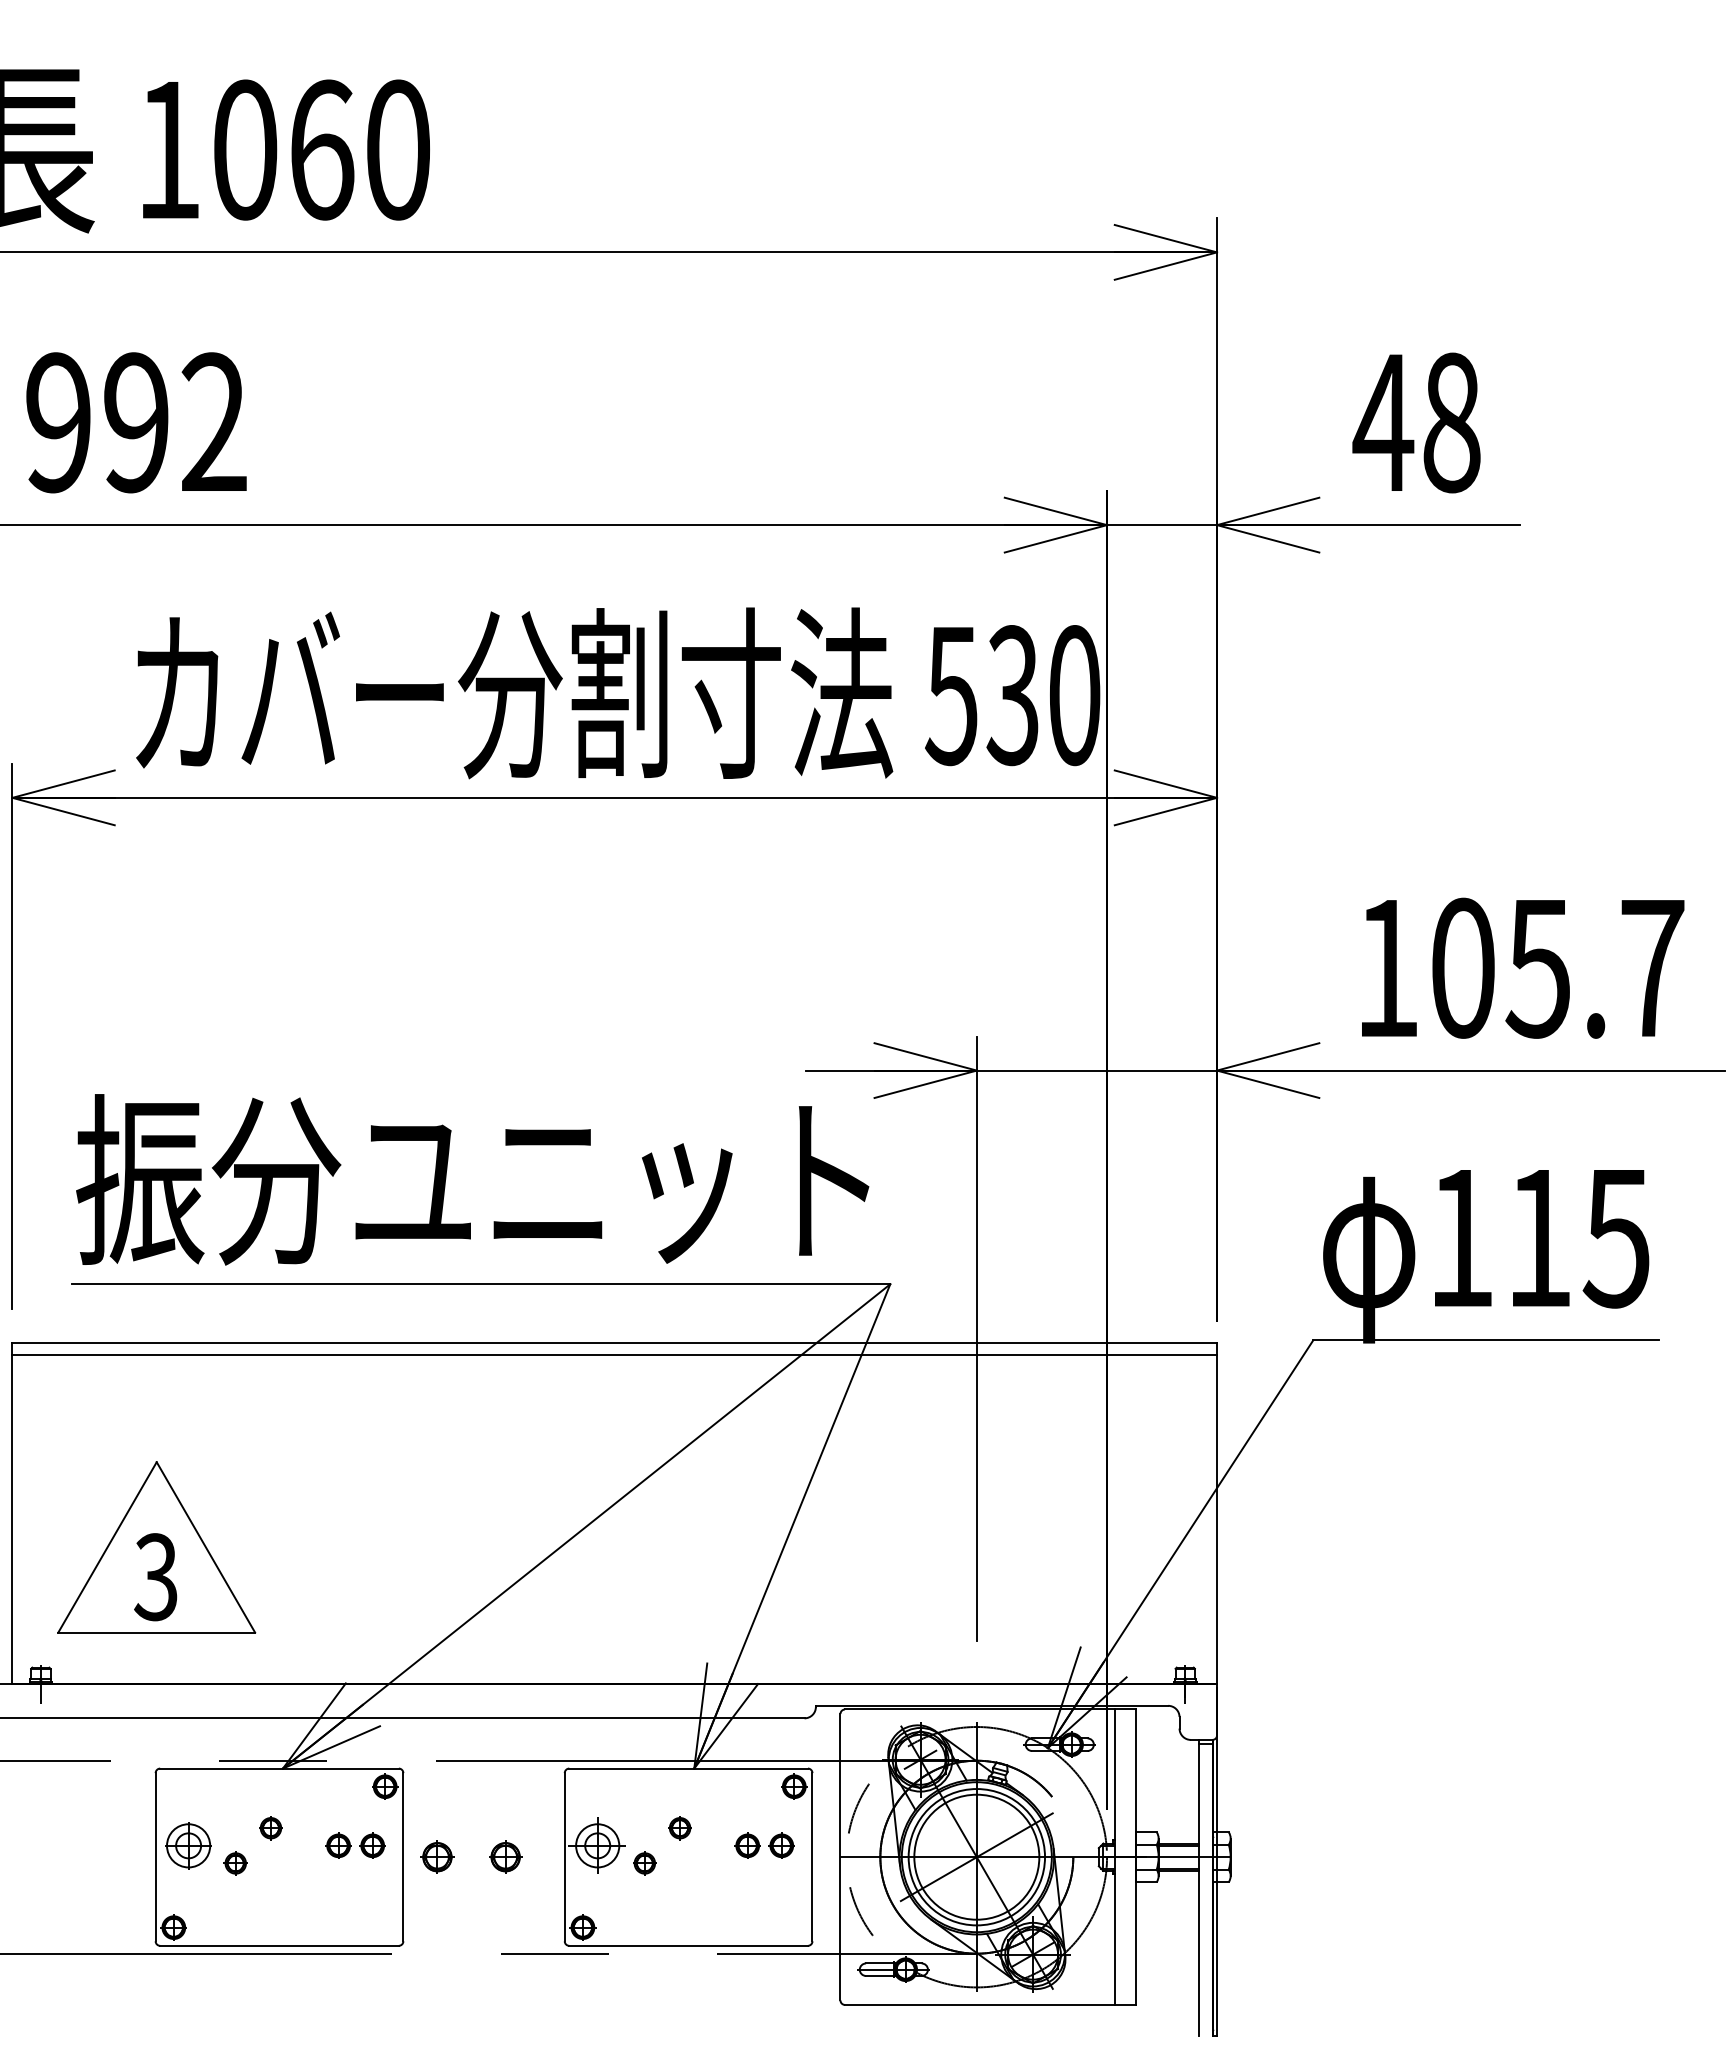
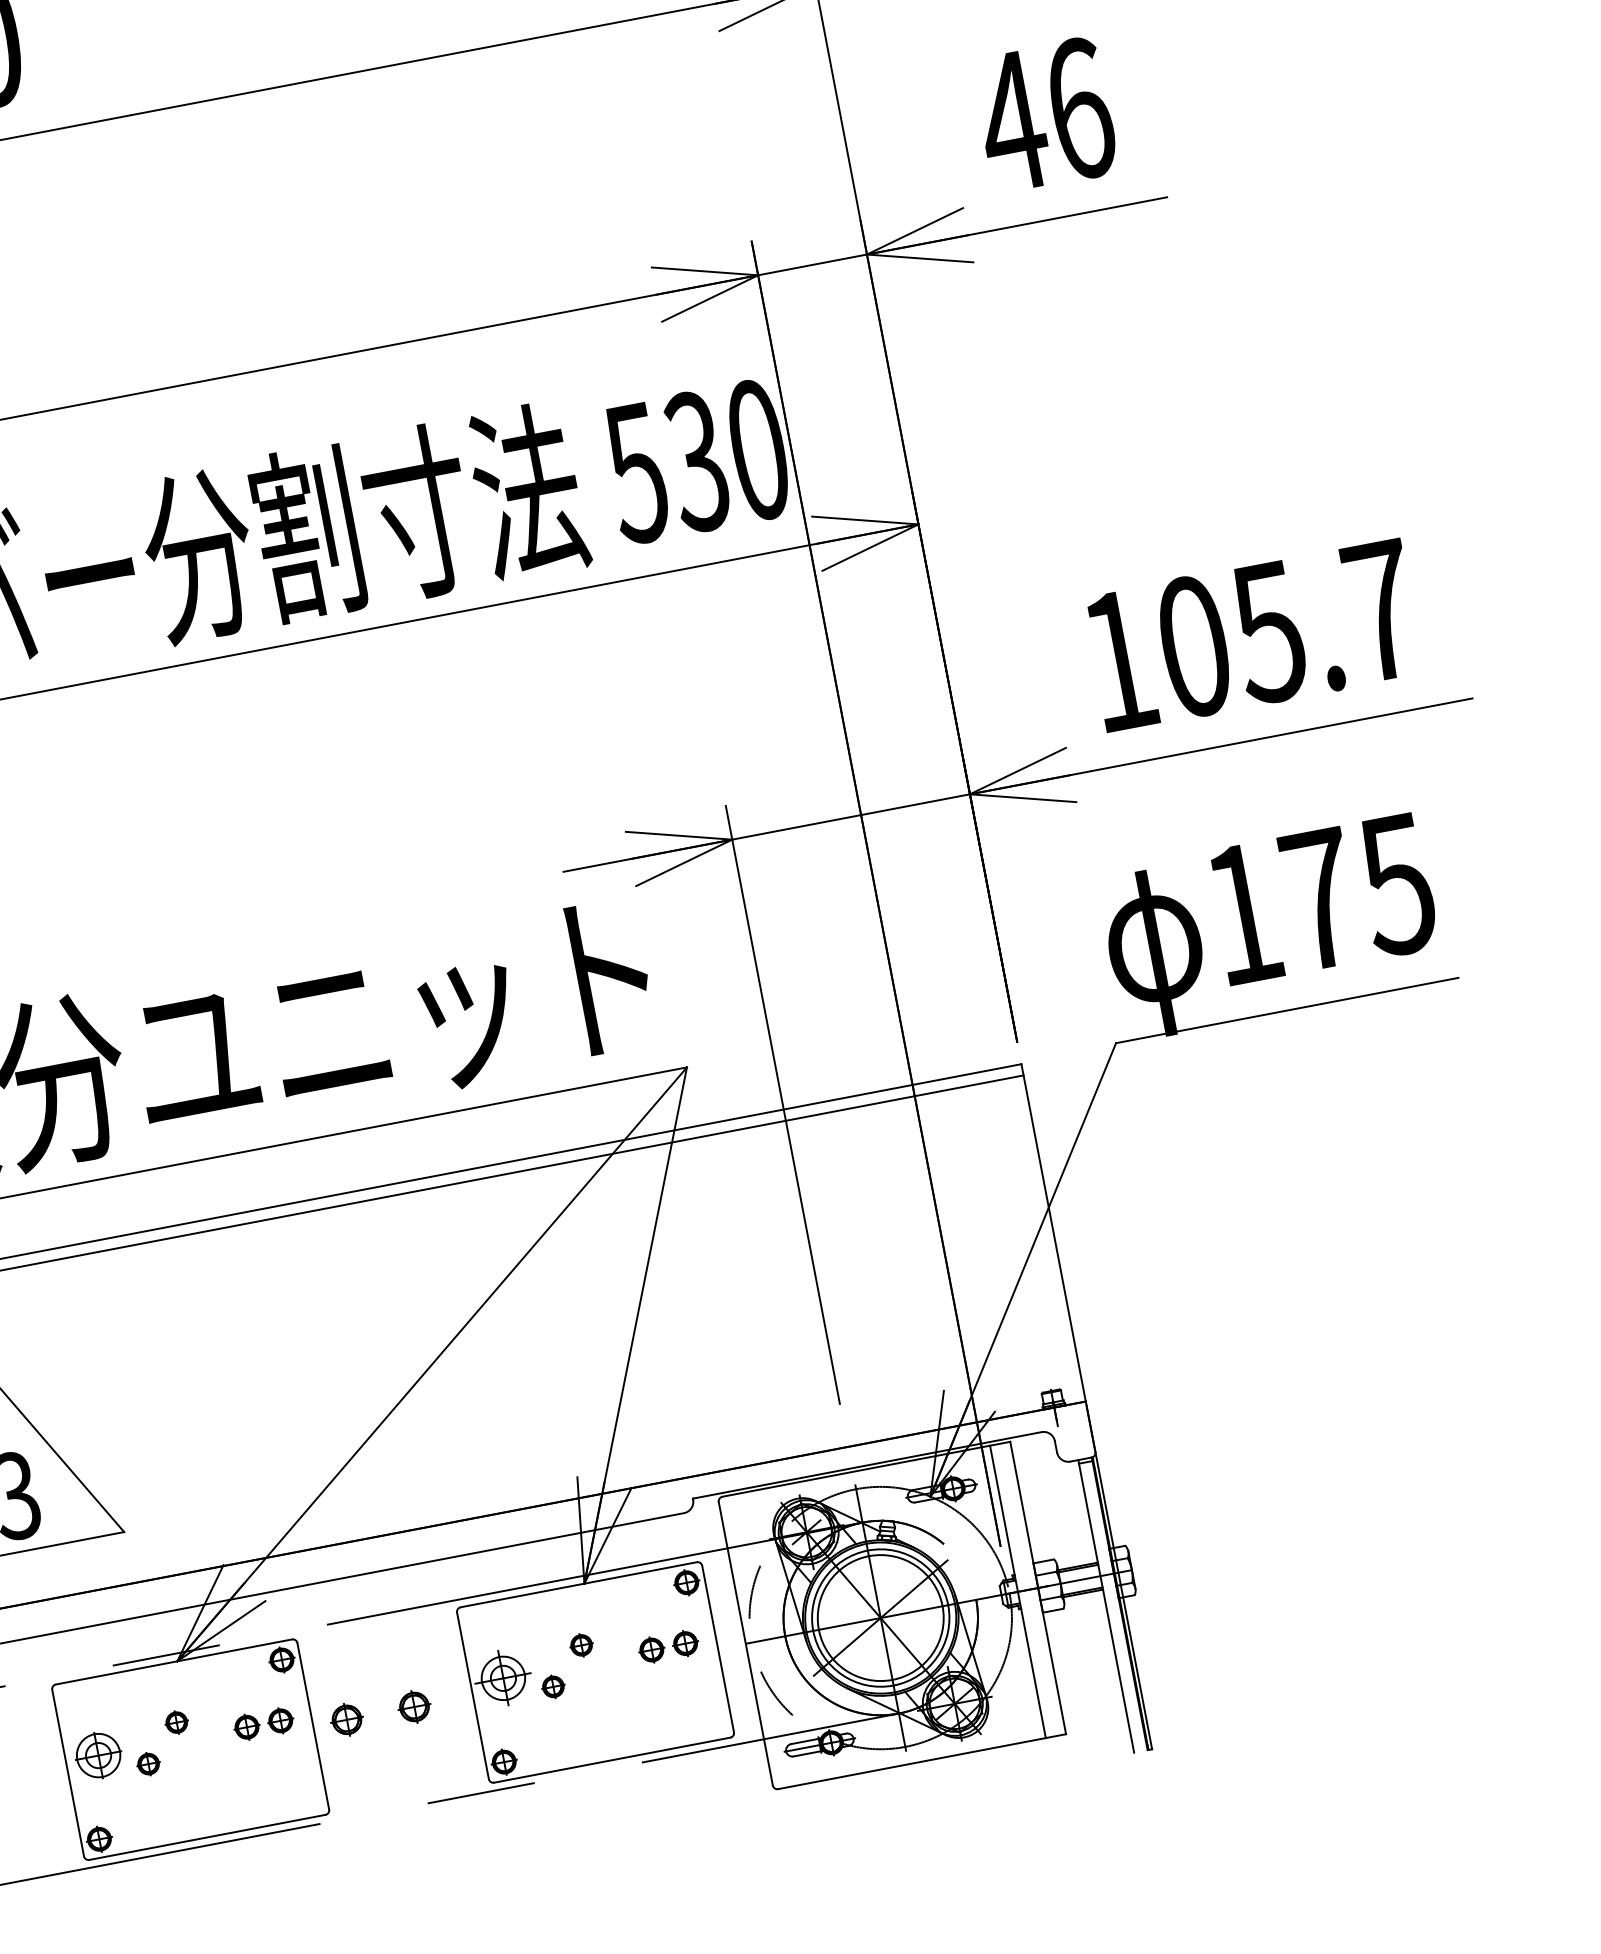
text: (1451, 422) -> (1079, 108), 48 -> 46
text: (1539, 1238) -> (1320, 899), 115 -> 175

